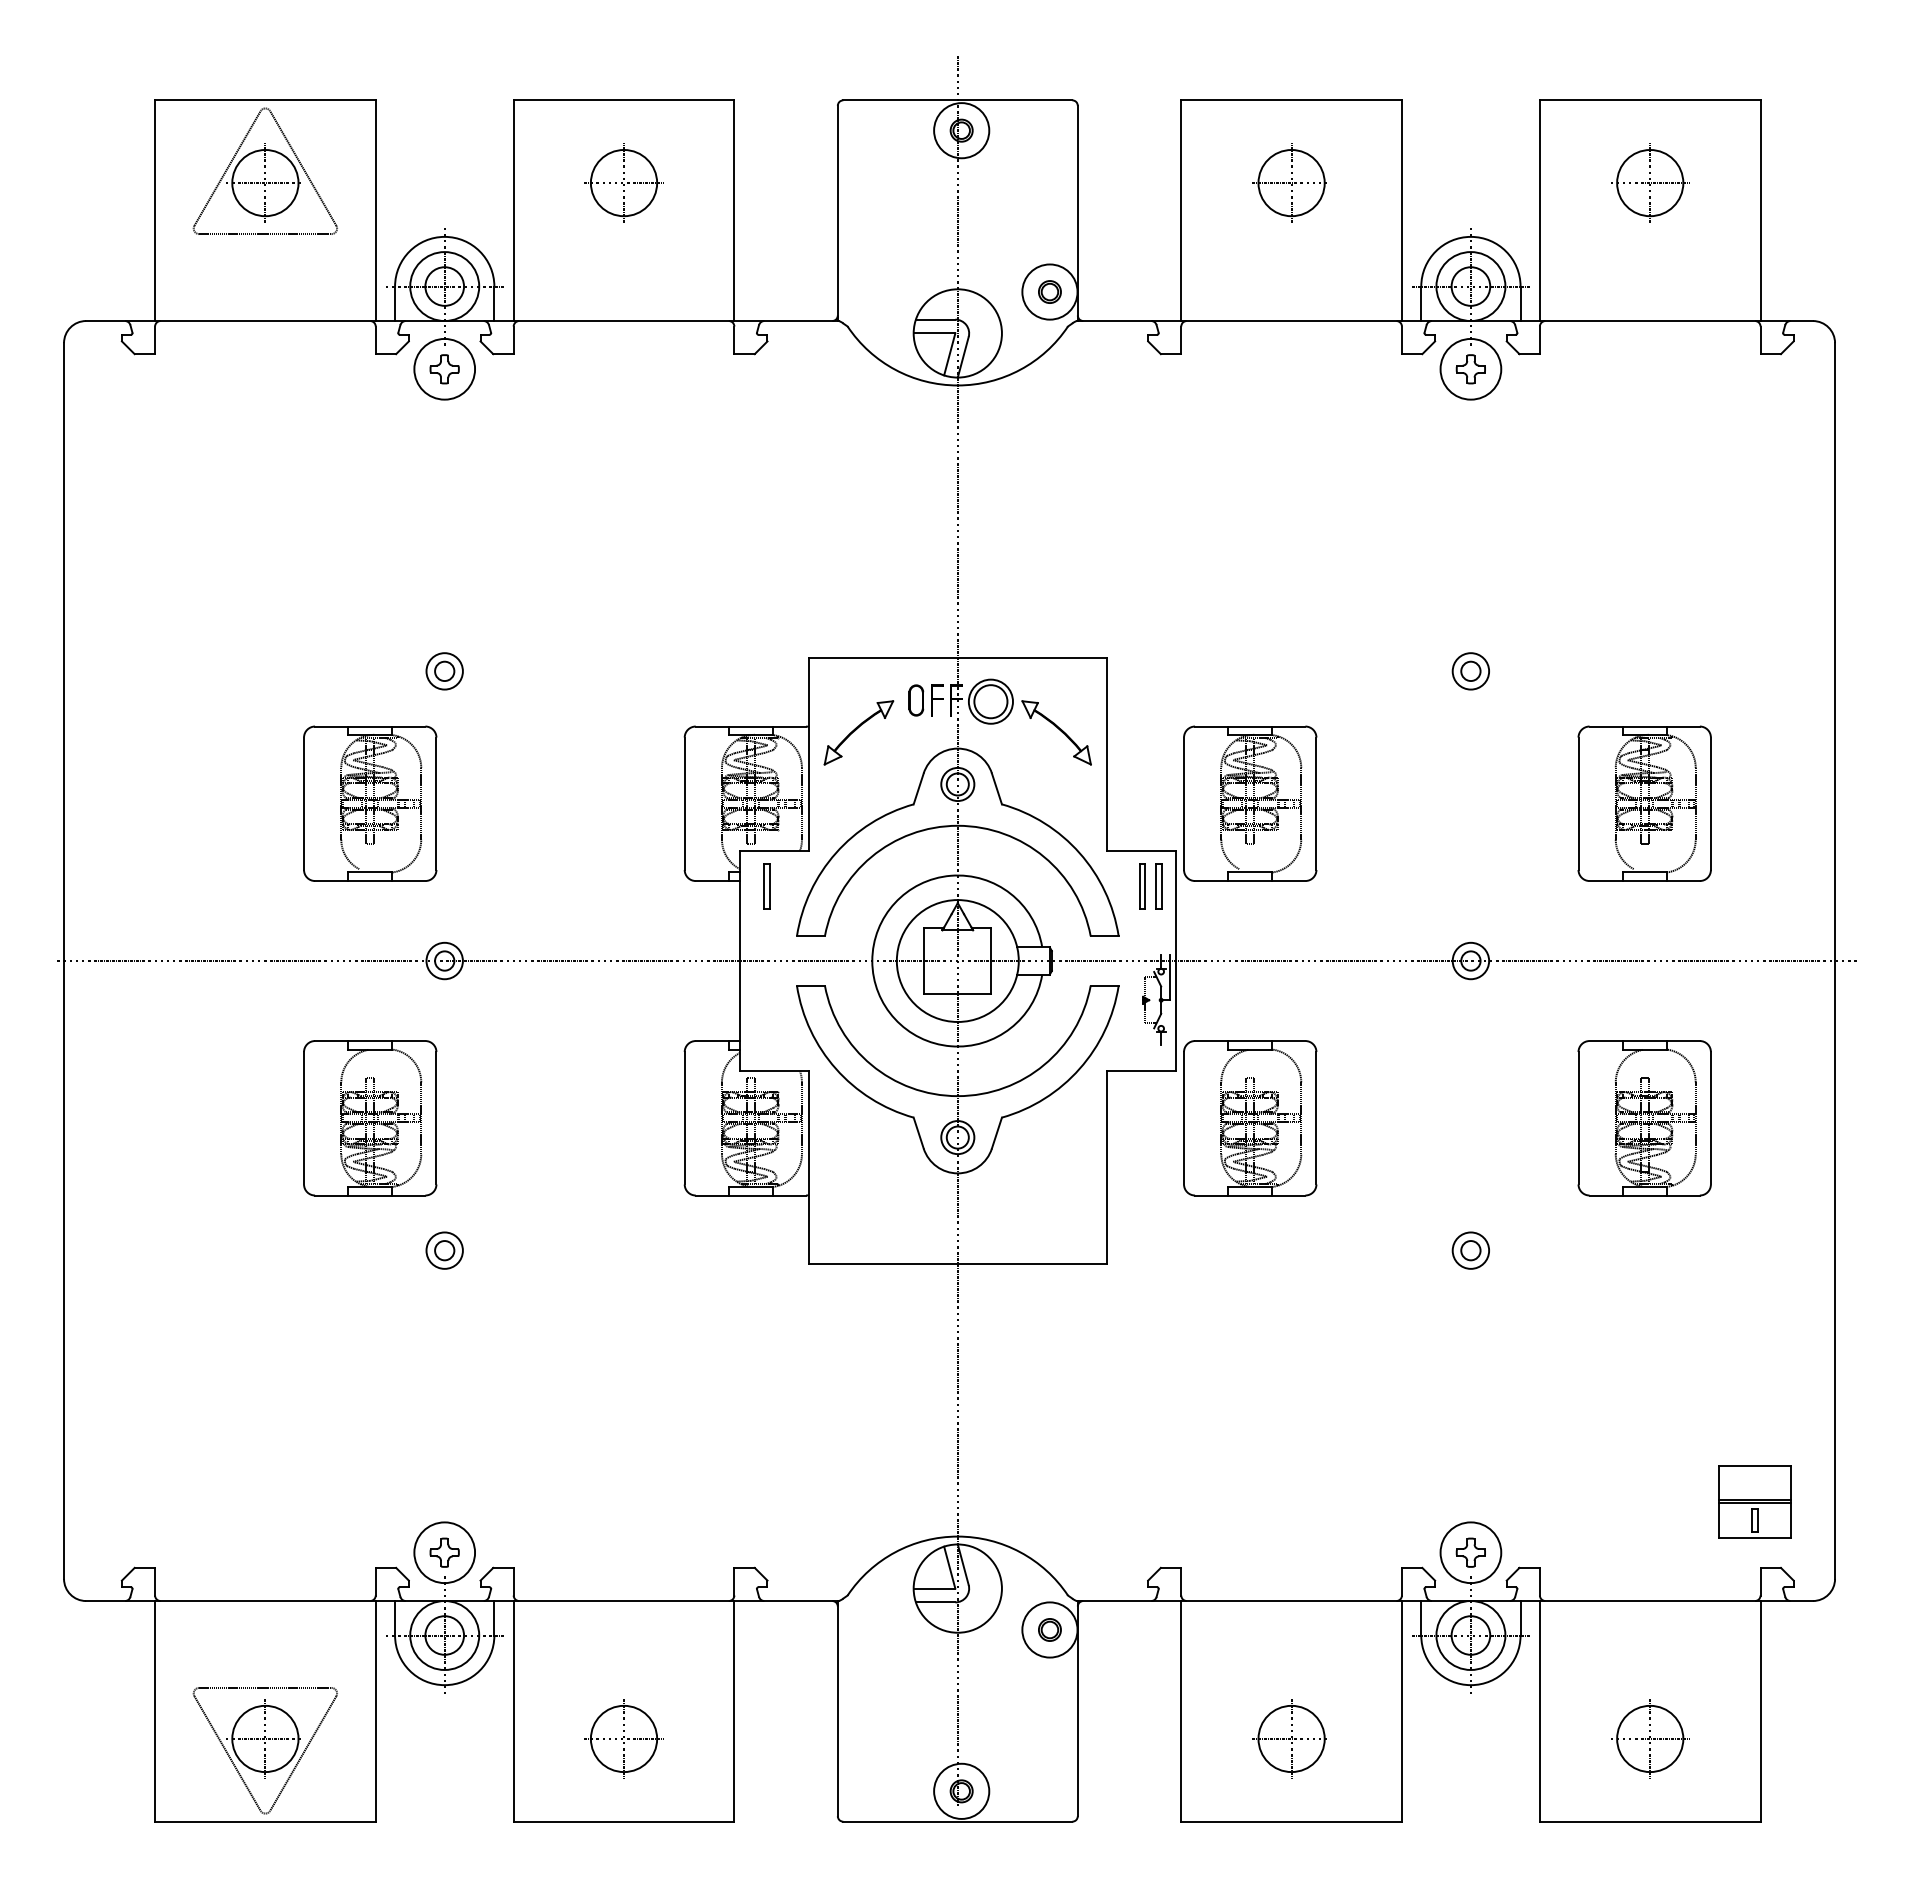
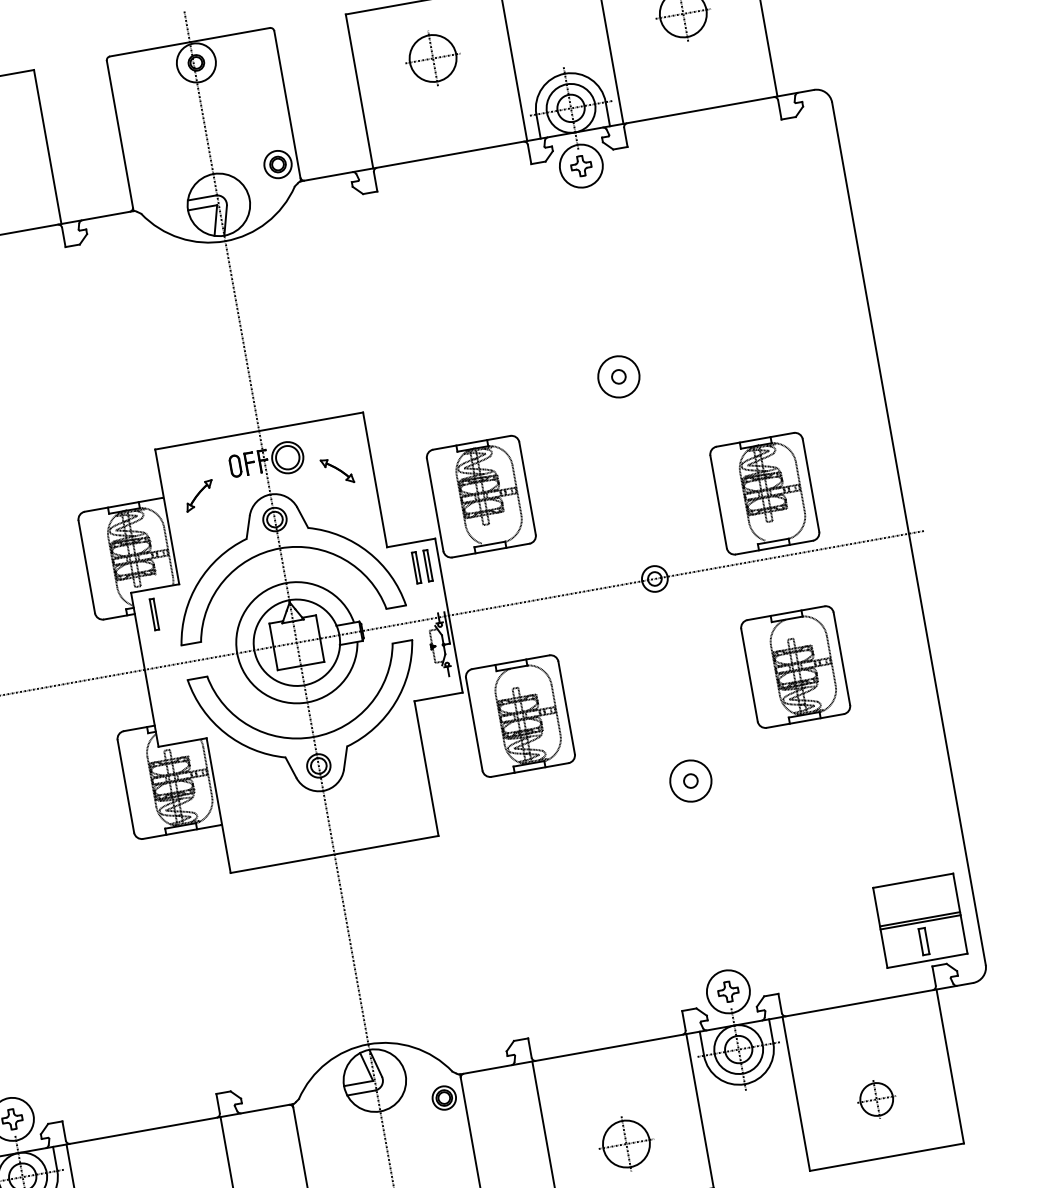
circle: (1049, 291) -> (277, 164), size x0.7
circle: (1470, 671) -> (618, 377), size x1.6
part: (858, 732) -> (199, 495), size x0.6
part: (1056, 732) -> (337, 471), size x0.6
part: (1644, 803) -> (764, 493), moved
circle: (1470, 1250) -> (690, 781), size x1.6
part: (1754, 1501) -> (919, 920), size x1.6
circle: (1049, 1629) -> (443, 1097), size x0.6
part: (1650, 1738) -> (876, 1099), size x0.7

